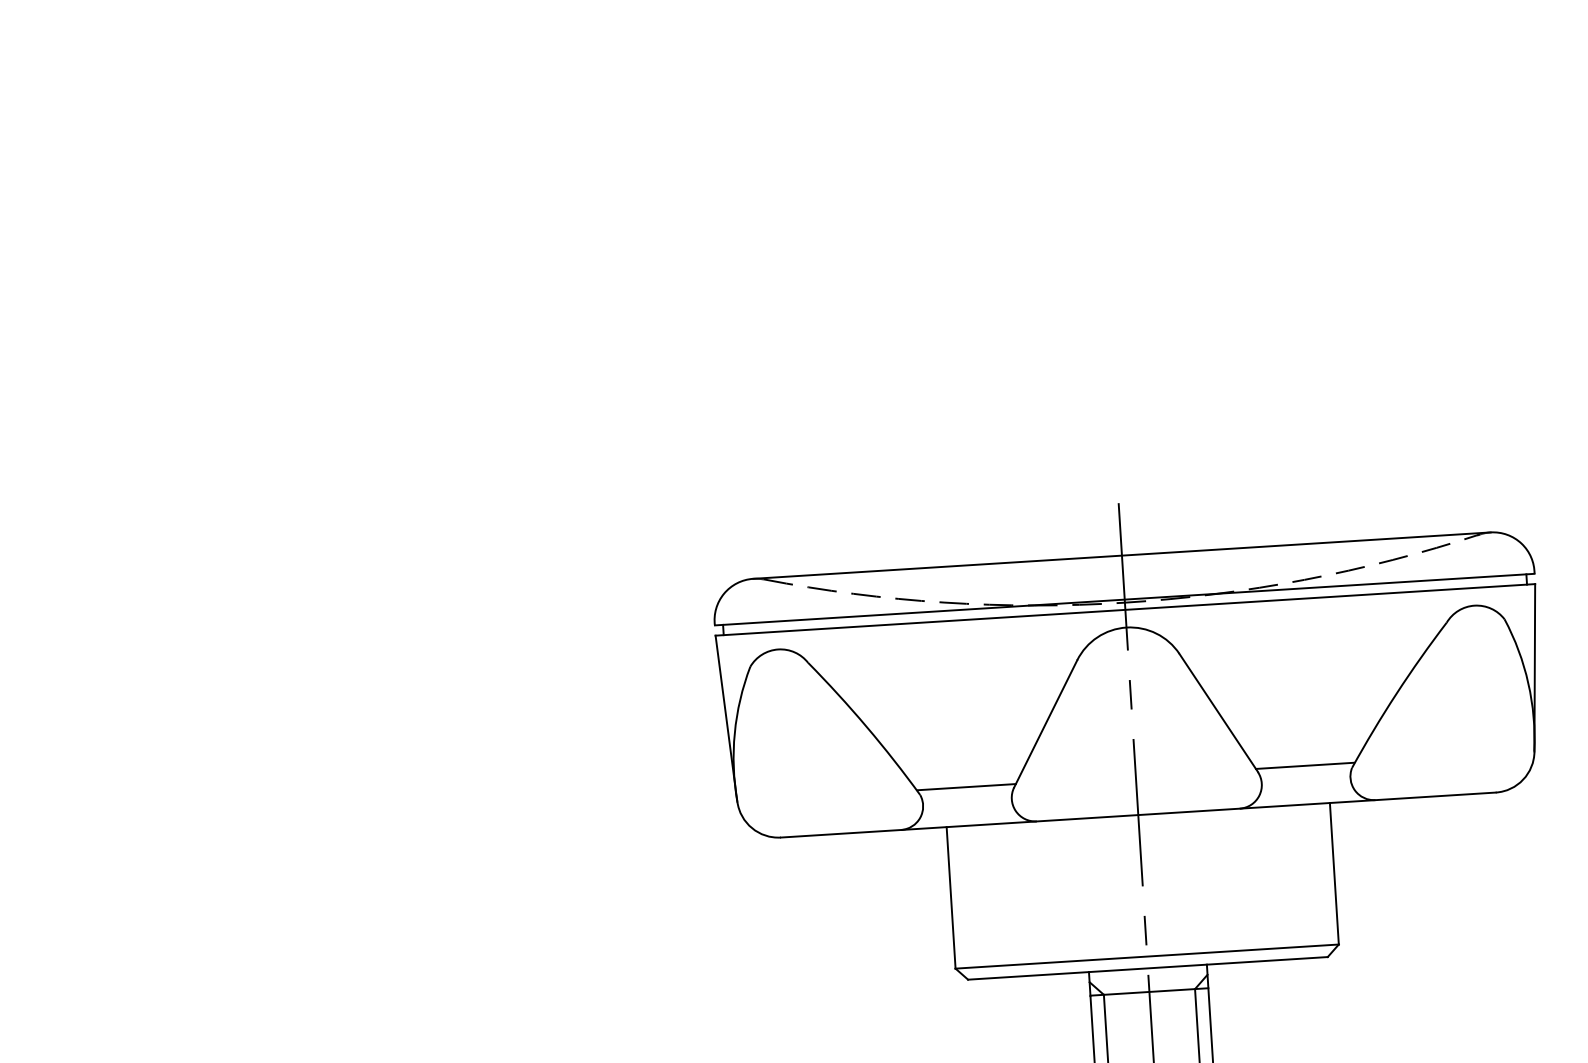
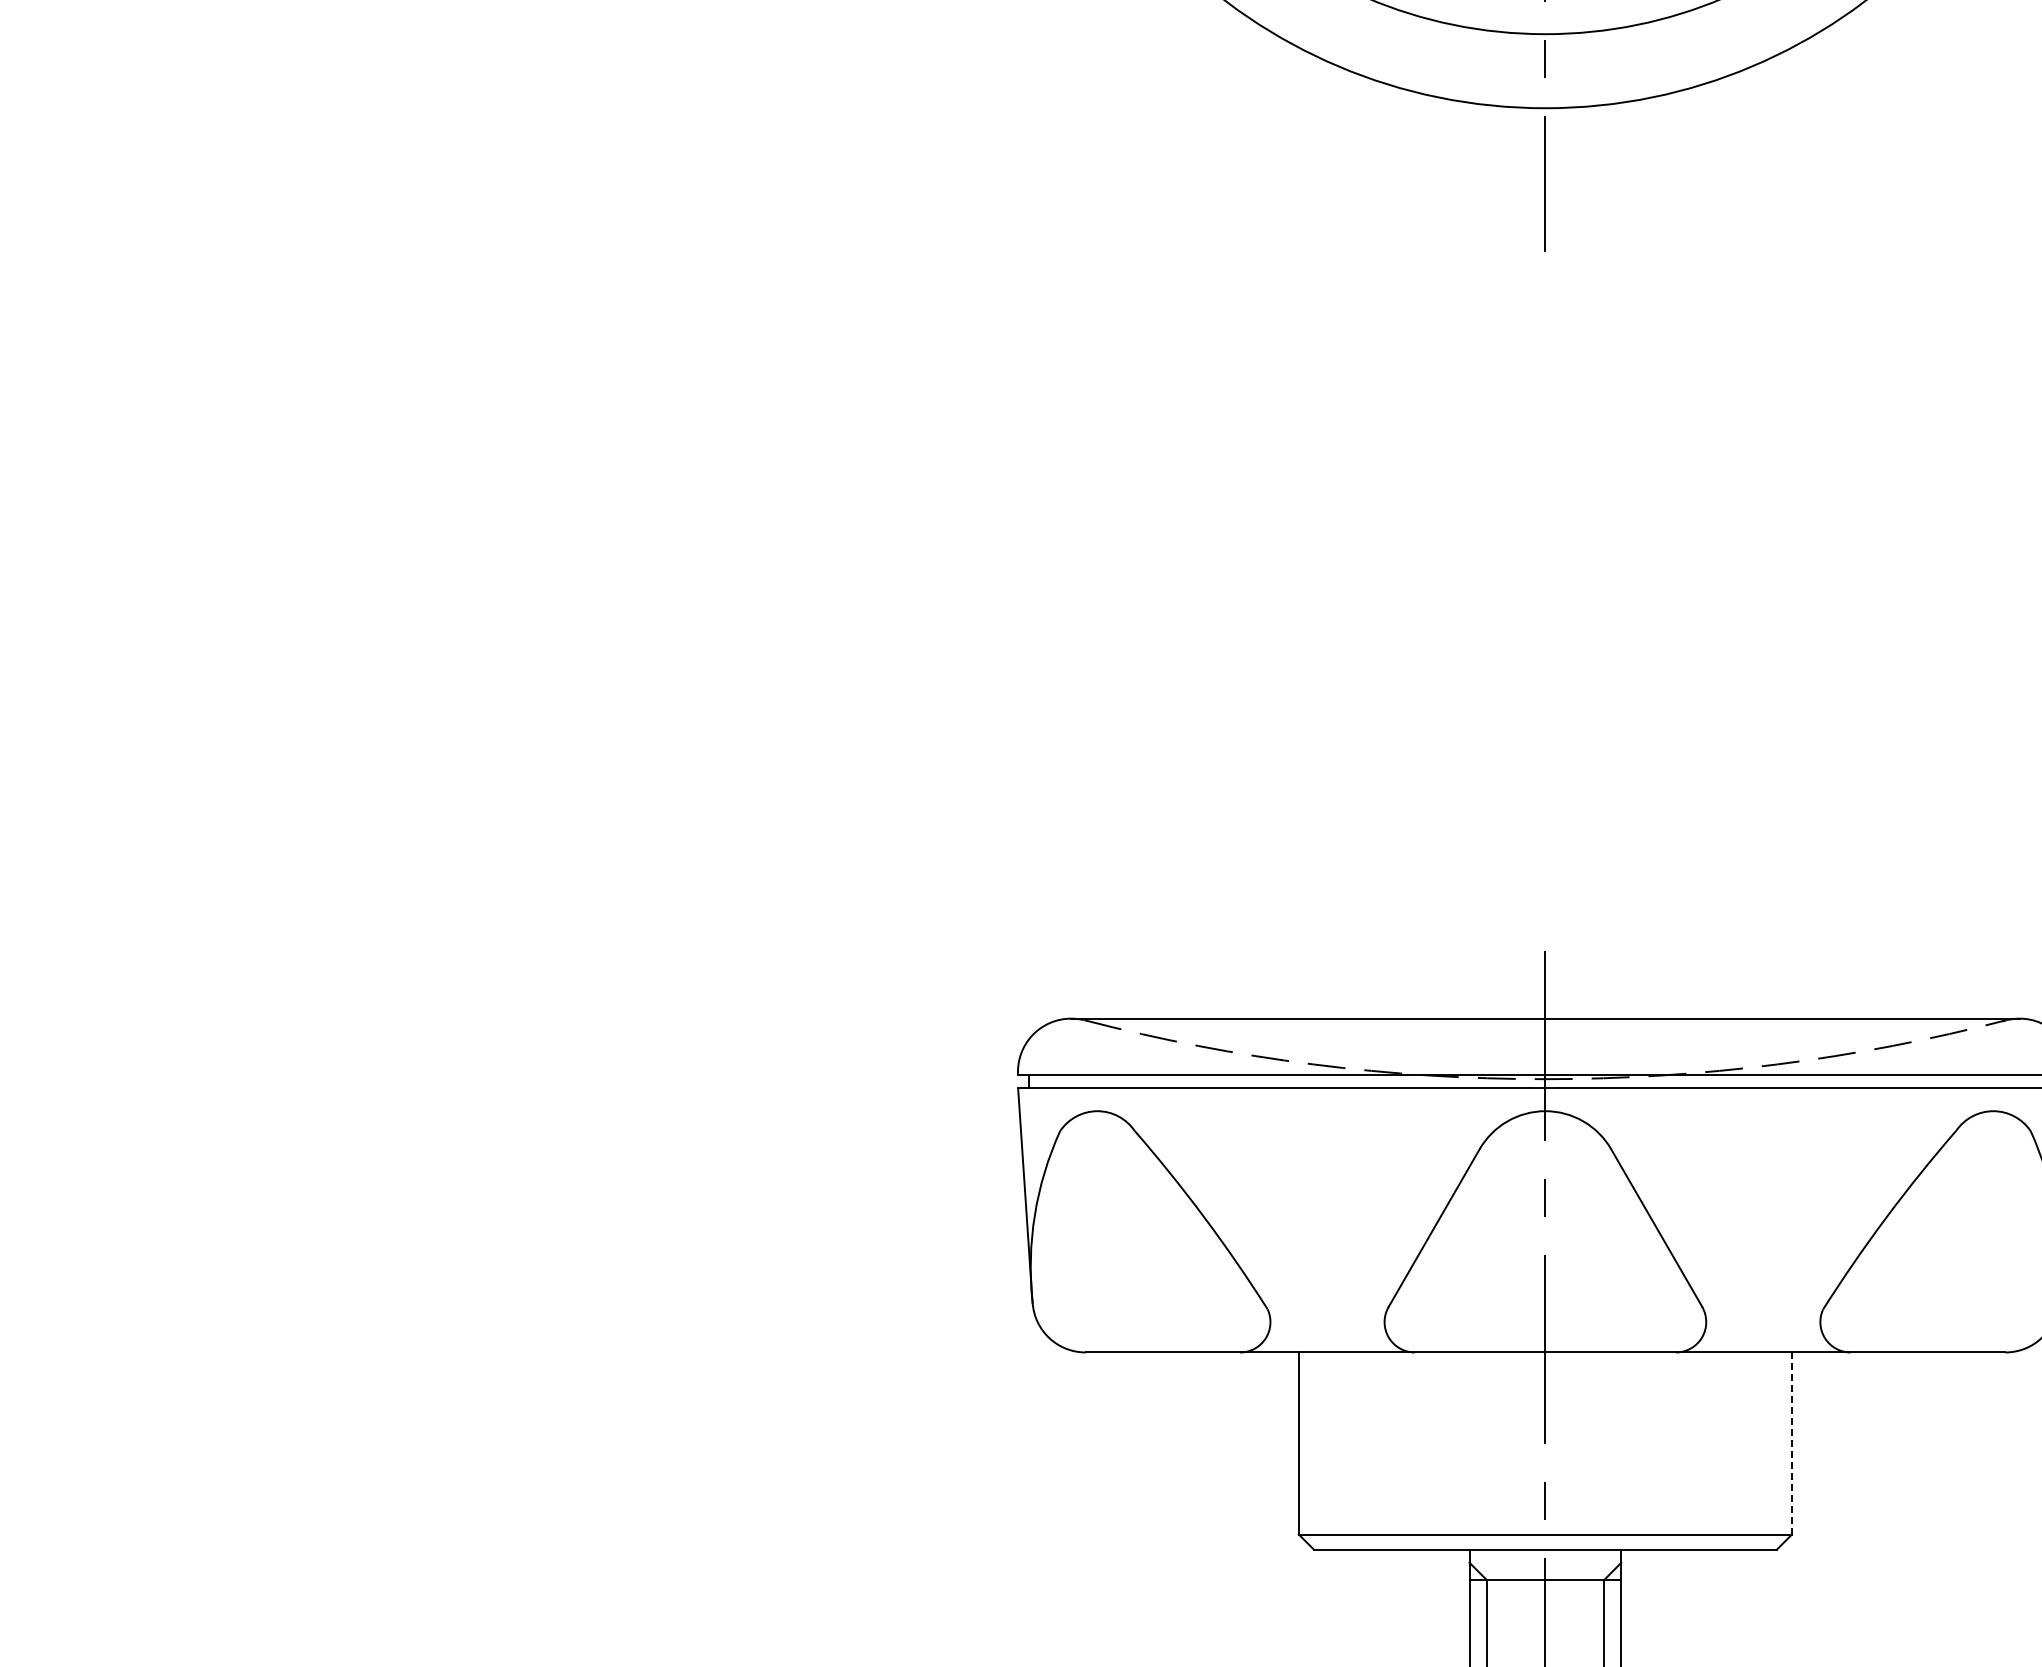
line: (1304, 765) -> (1762, 1302), removed
line: (966, 786) -> (1327, 1302), removed
line: (1333, 873) -> (1791, 1443), solid -> dashed

